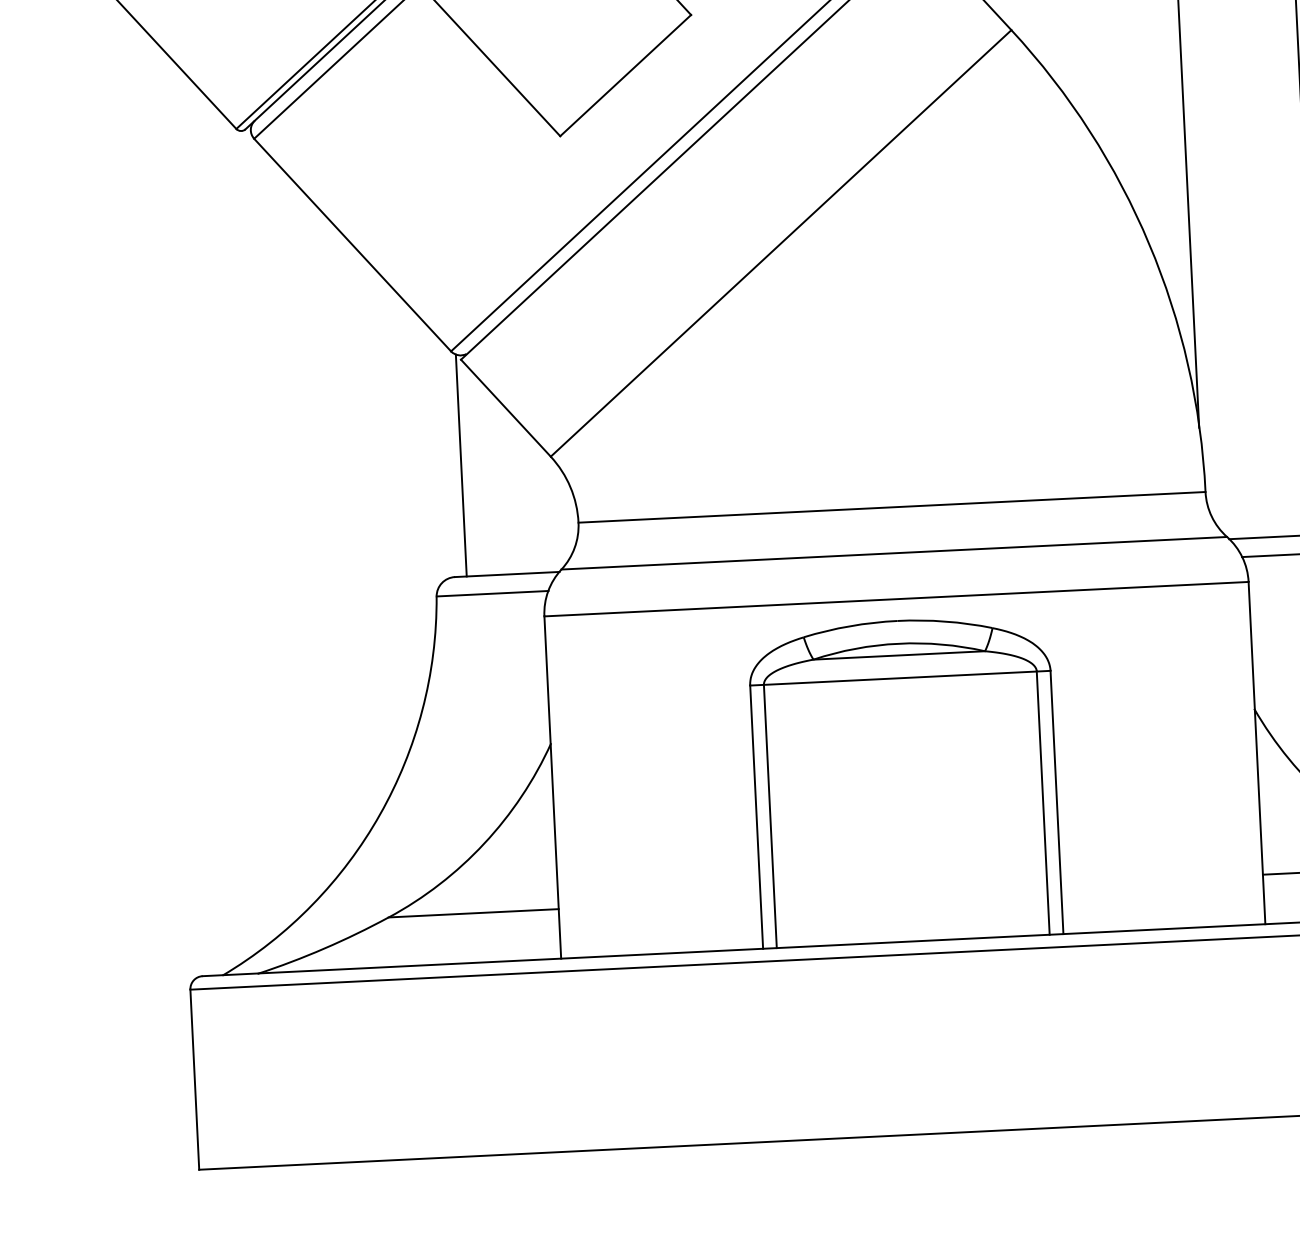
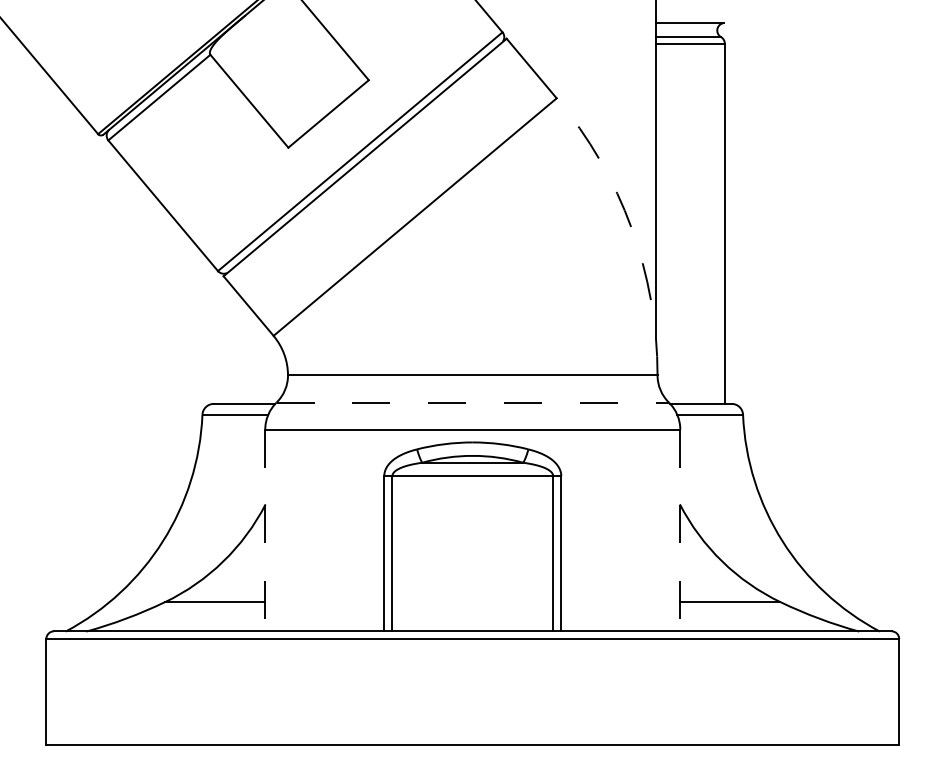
arc: (1149, 244) -> (631, 228), solid -> dashed
line: (460, 465) -> (220, 338), removed
line: (895, 553) -> (473, 402), solid -> dashed
line: (1257, 753) -> (680, 530), solid -> dashed
line: (553, 787) -> (265, 530), solid -> dashed

